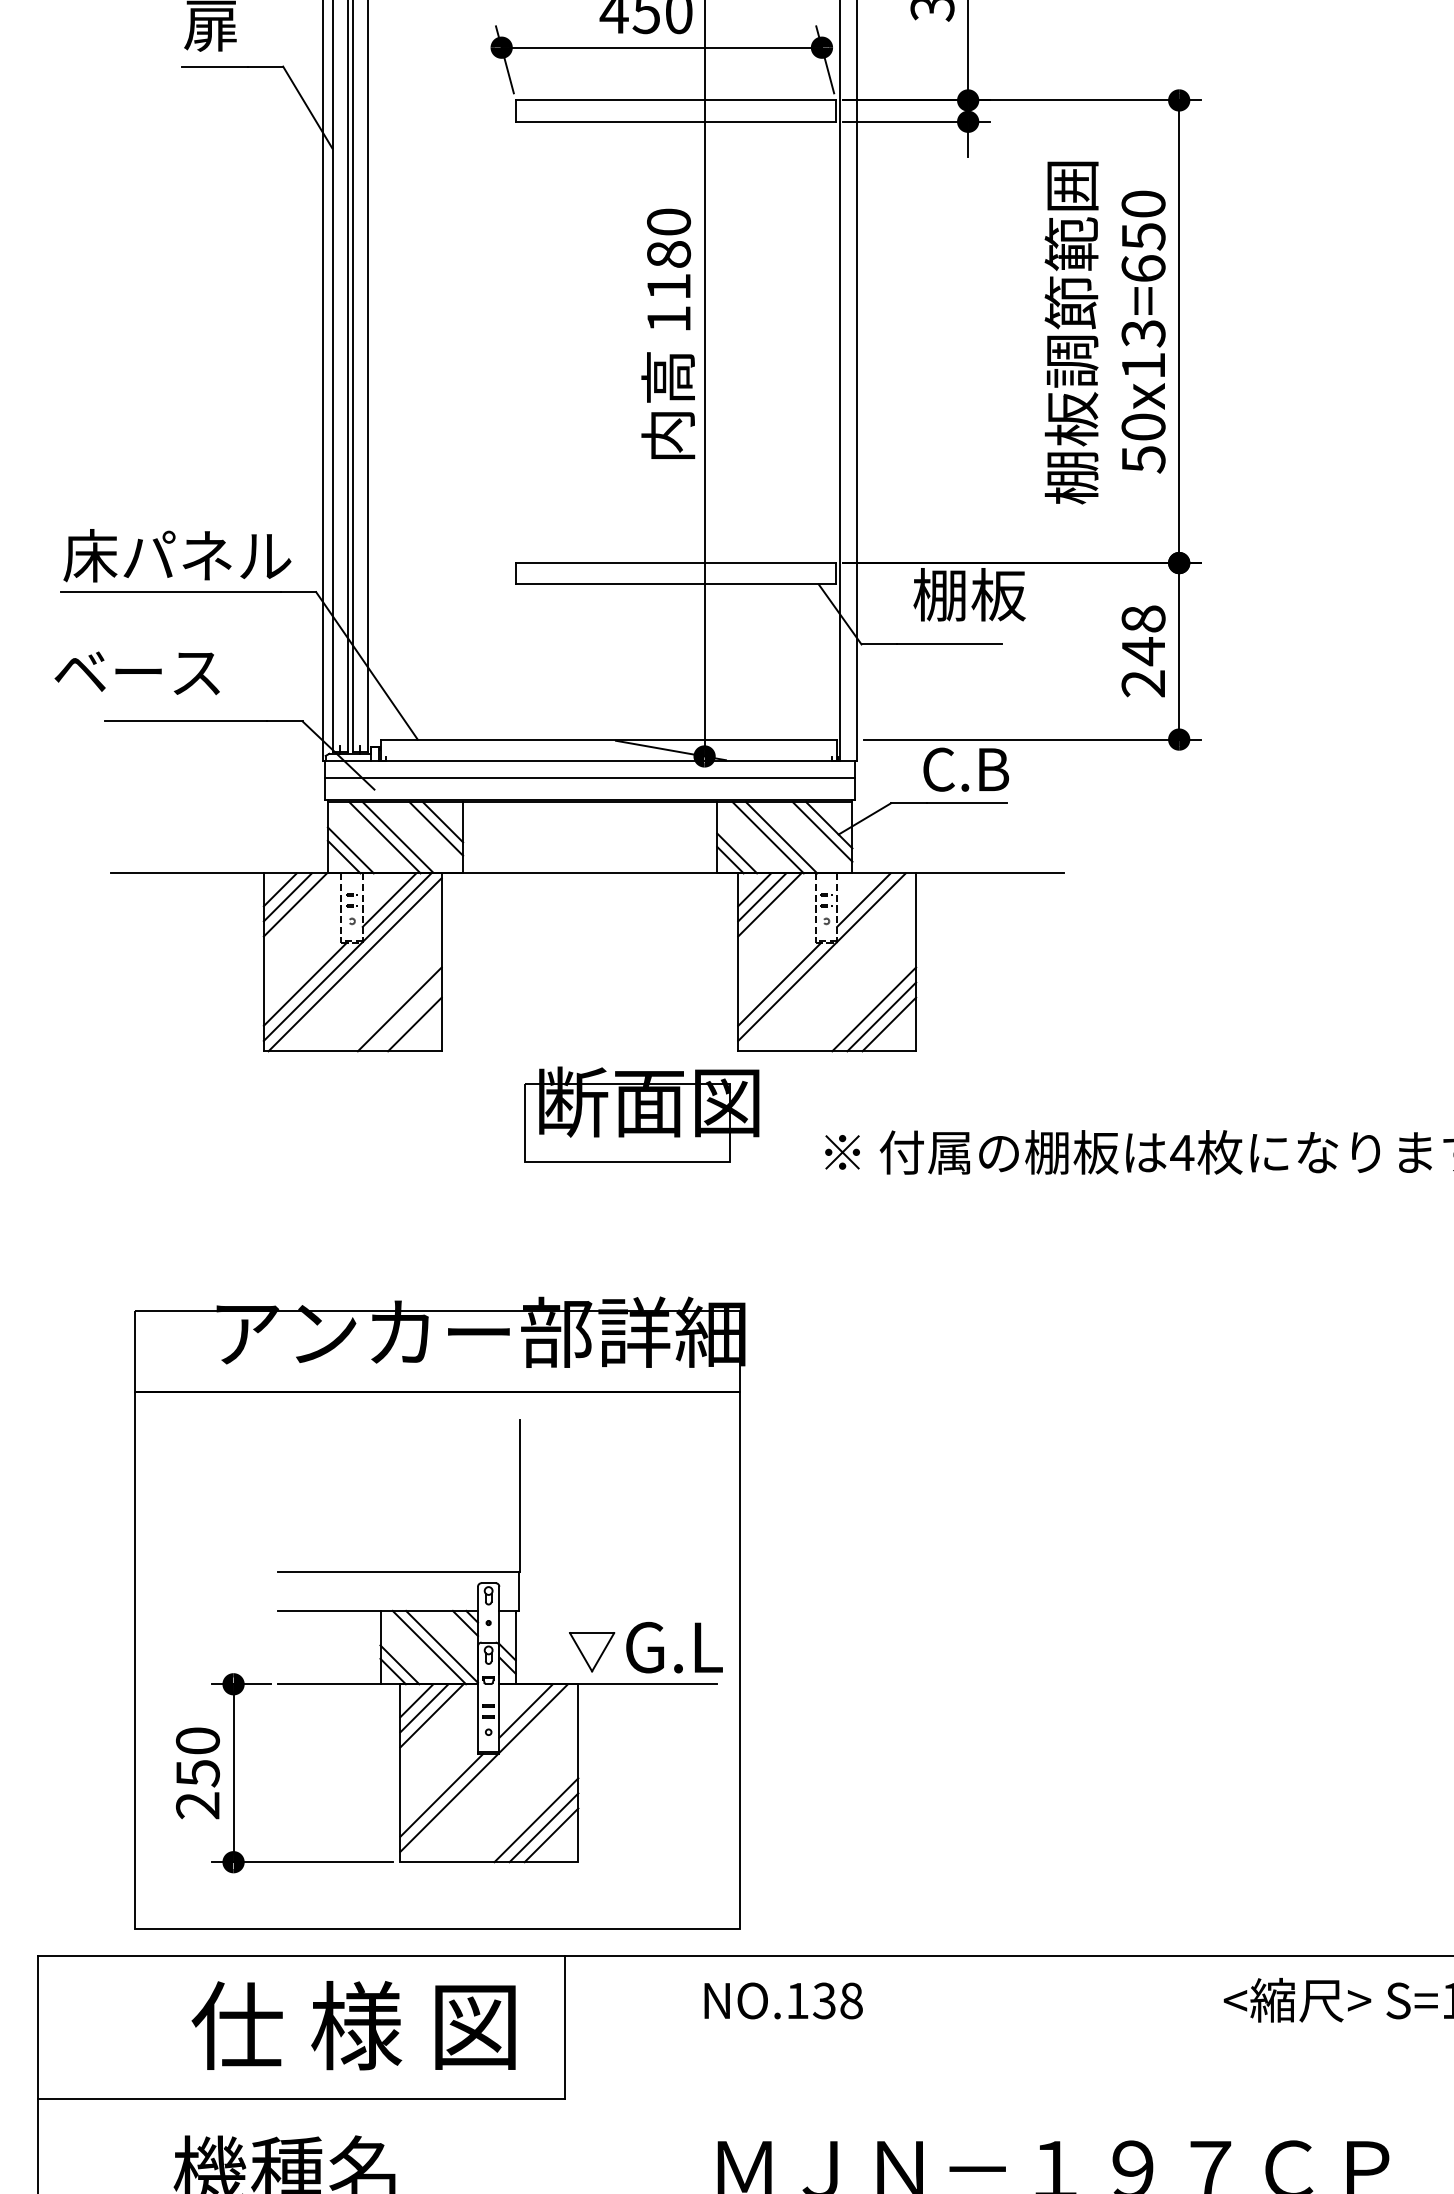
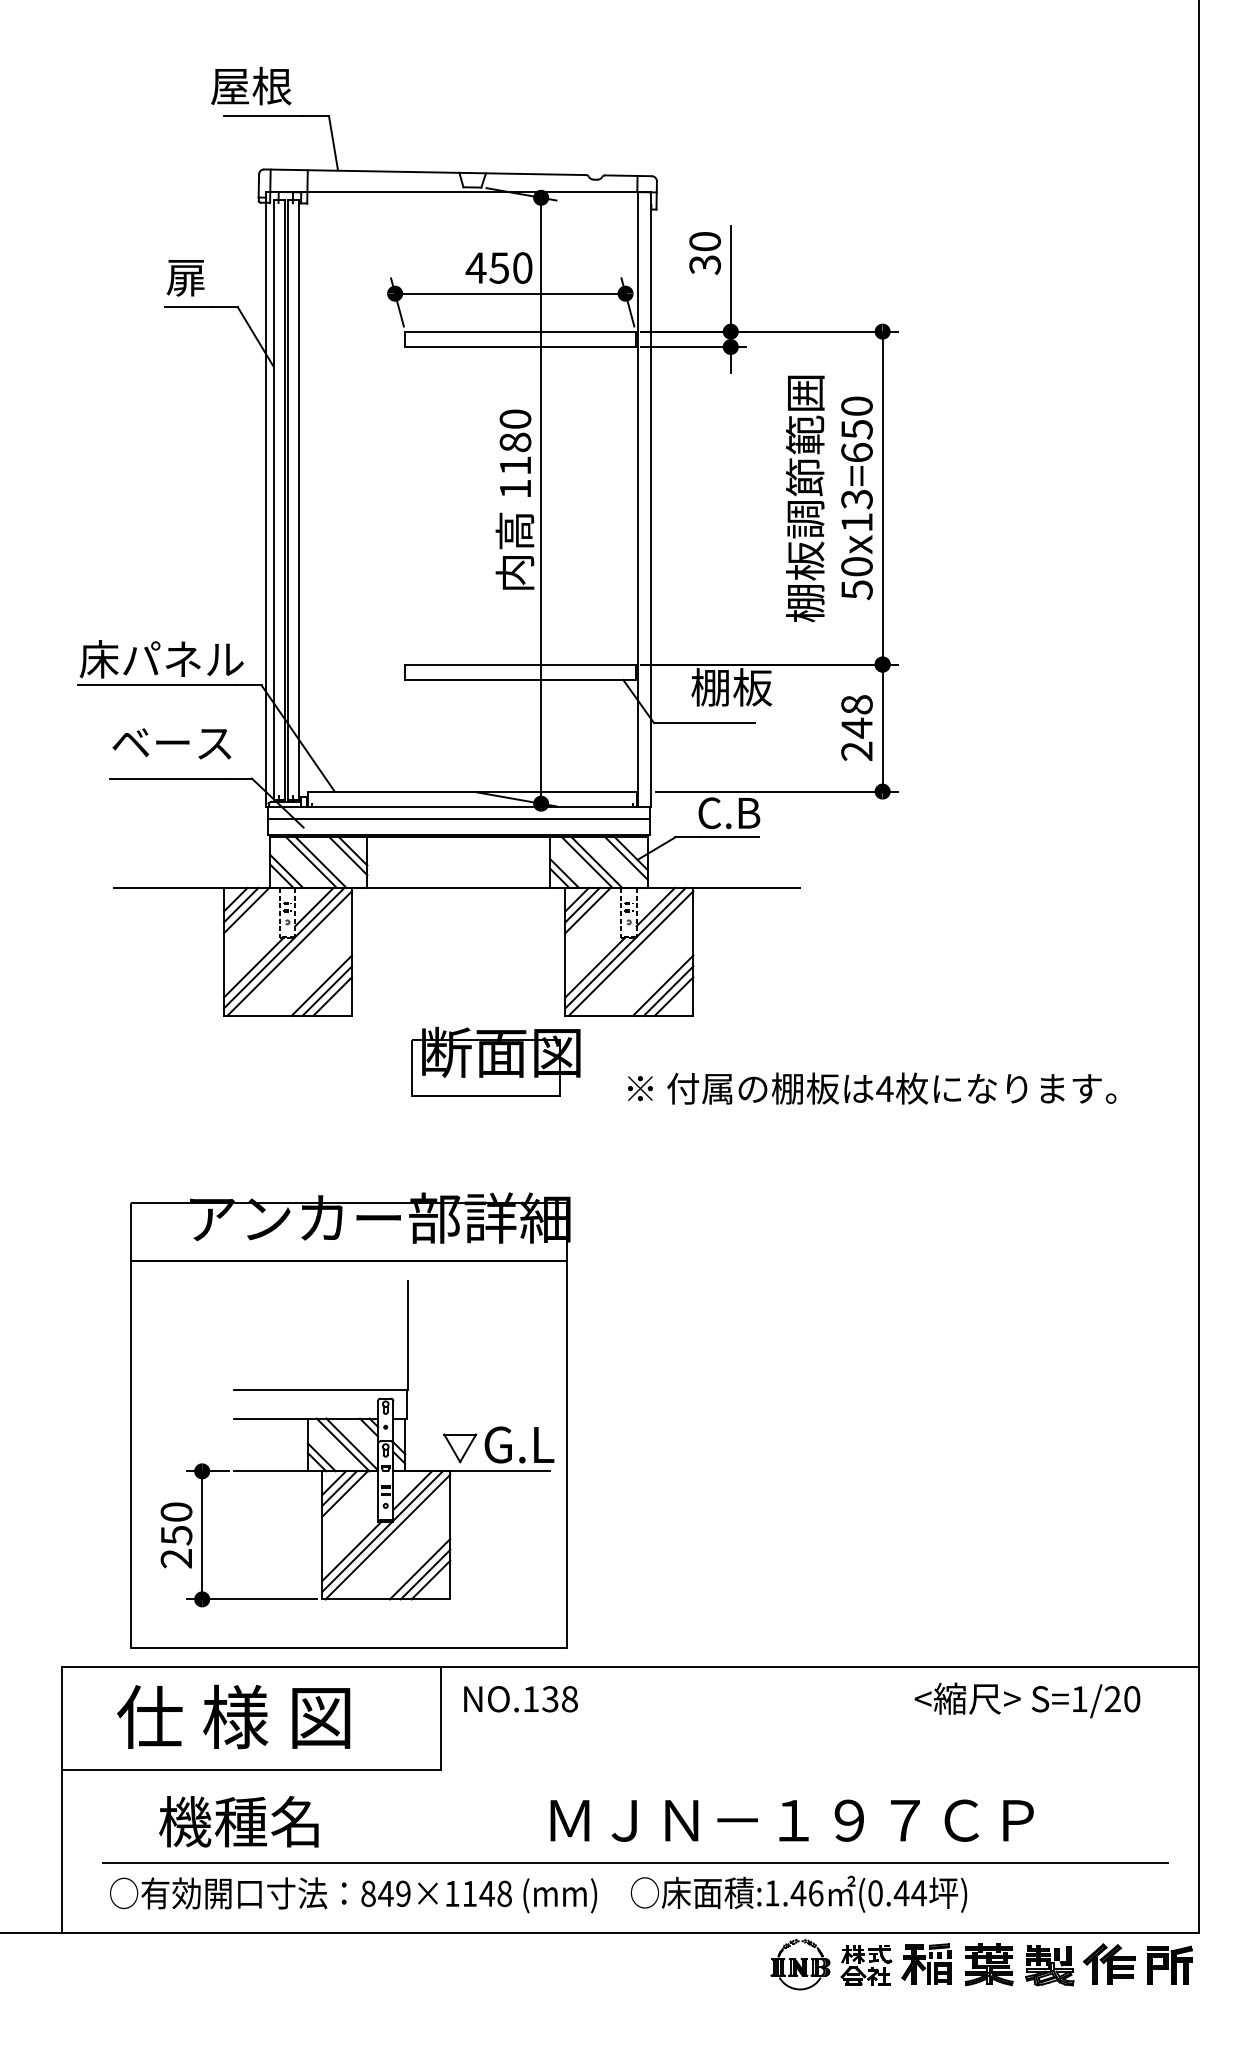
text: (136, 672) -> (171, 743), moved
line: (828, 964) -> (630, 953), added
line: (407, 1016) -> (327, 990), added
line: (491, 1774) -> (387, 1536), added
text: (782, 2001) -> (520, 1699), moved
text: (353, 2024) -> (233, 1716), moved

